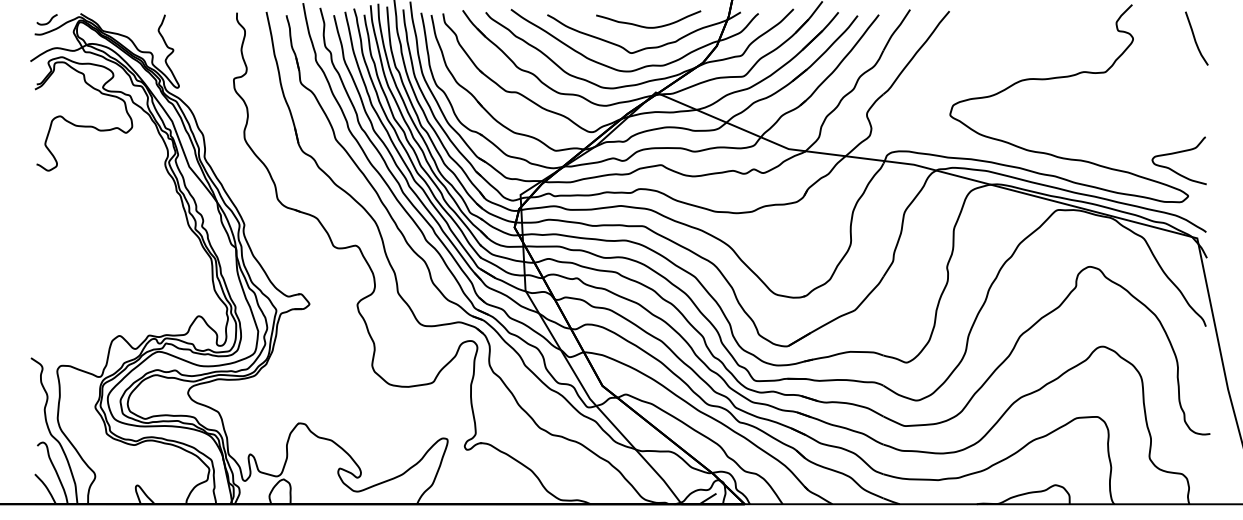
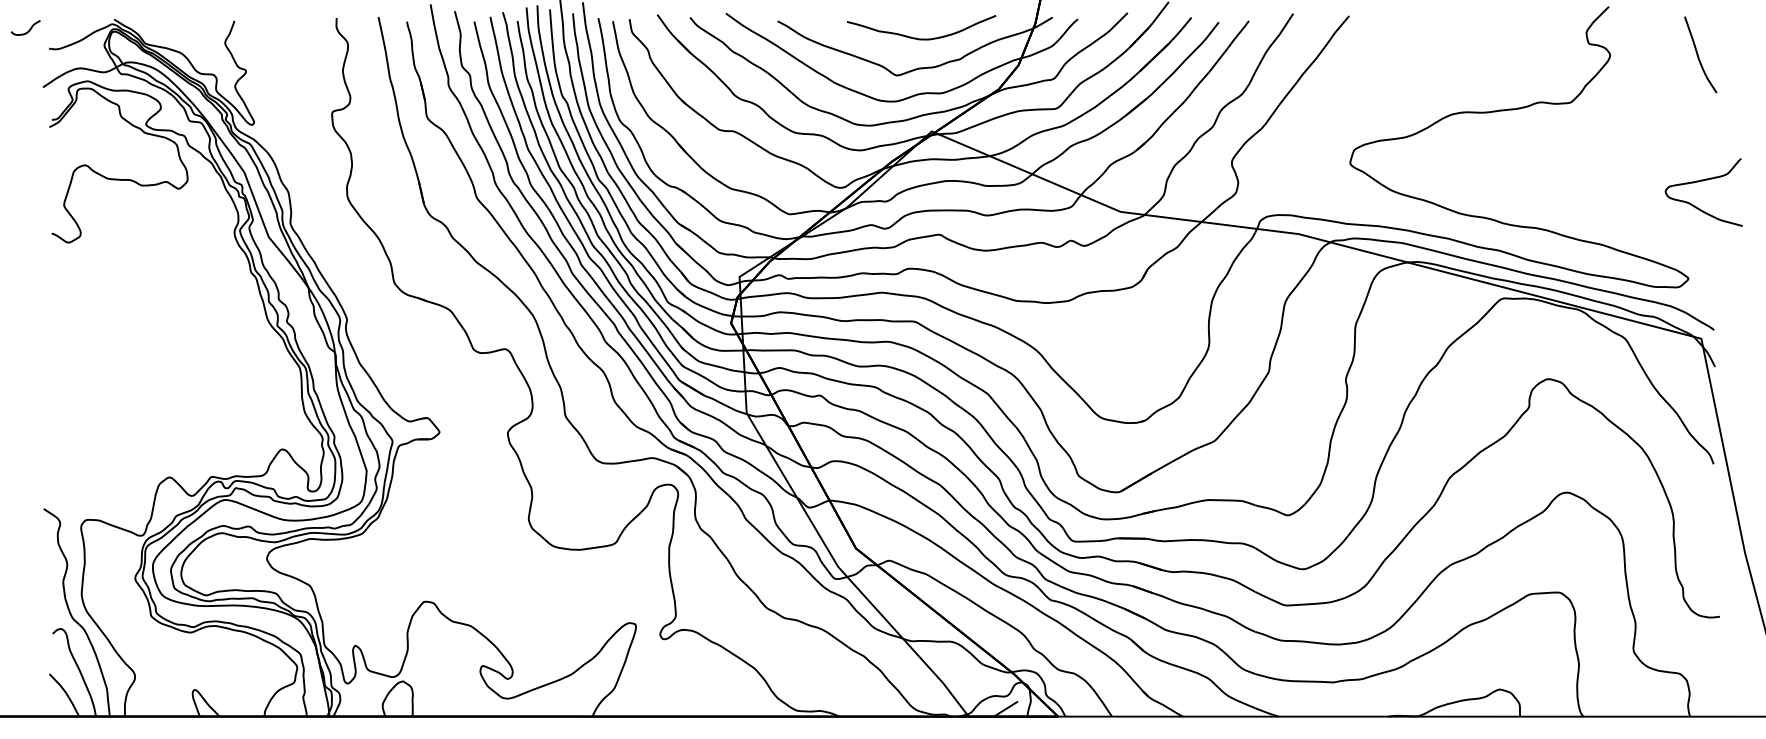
curve: (49, 20) -> (29, 28), moved
curve: (1179, 153) -> (1703, 181), moved

